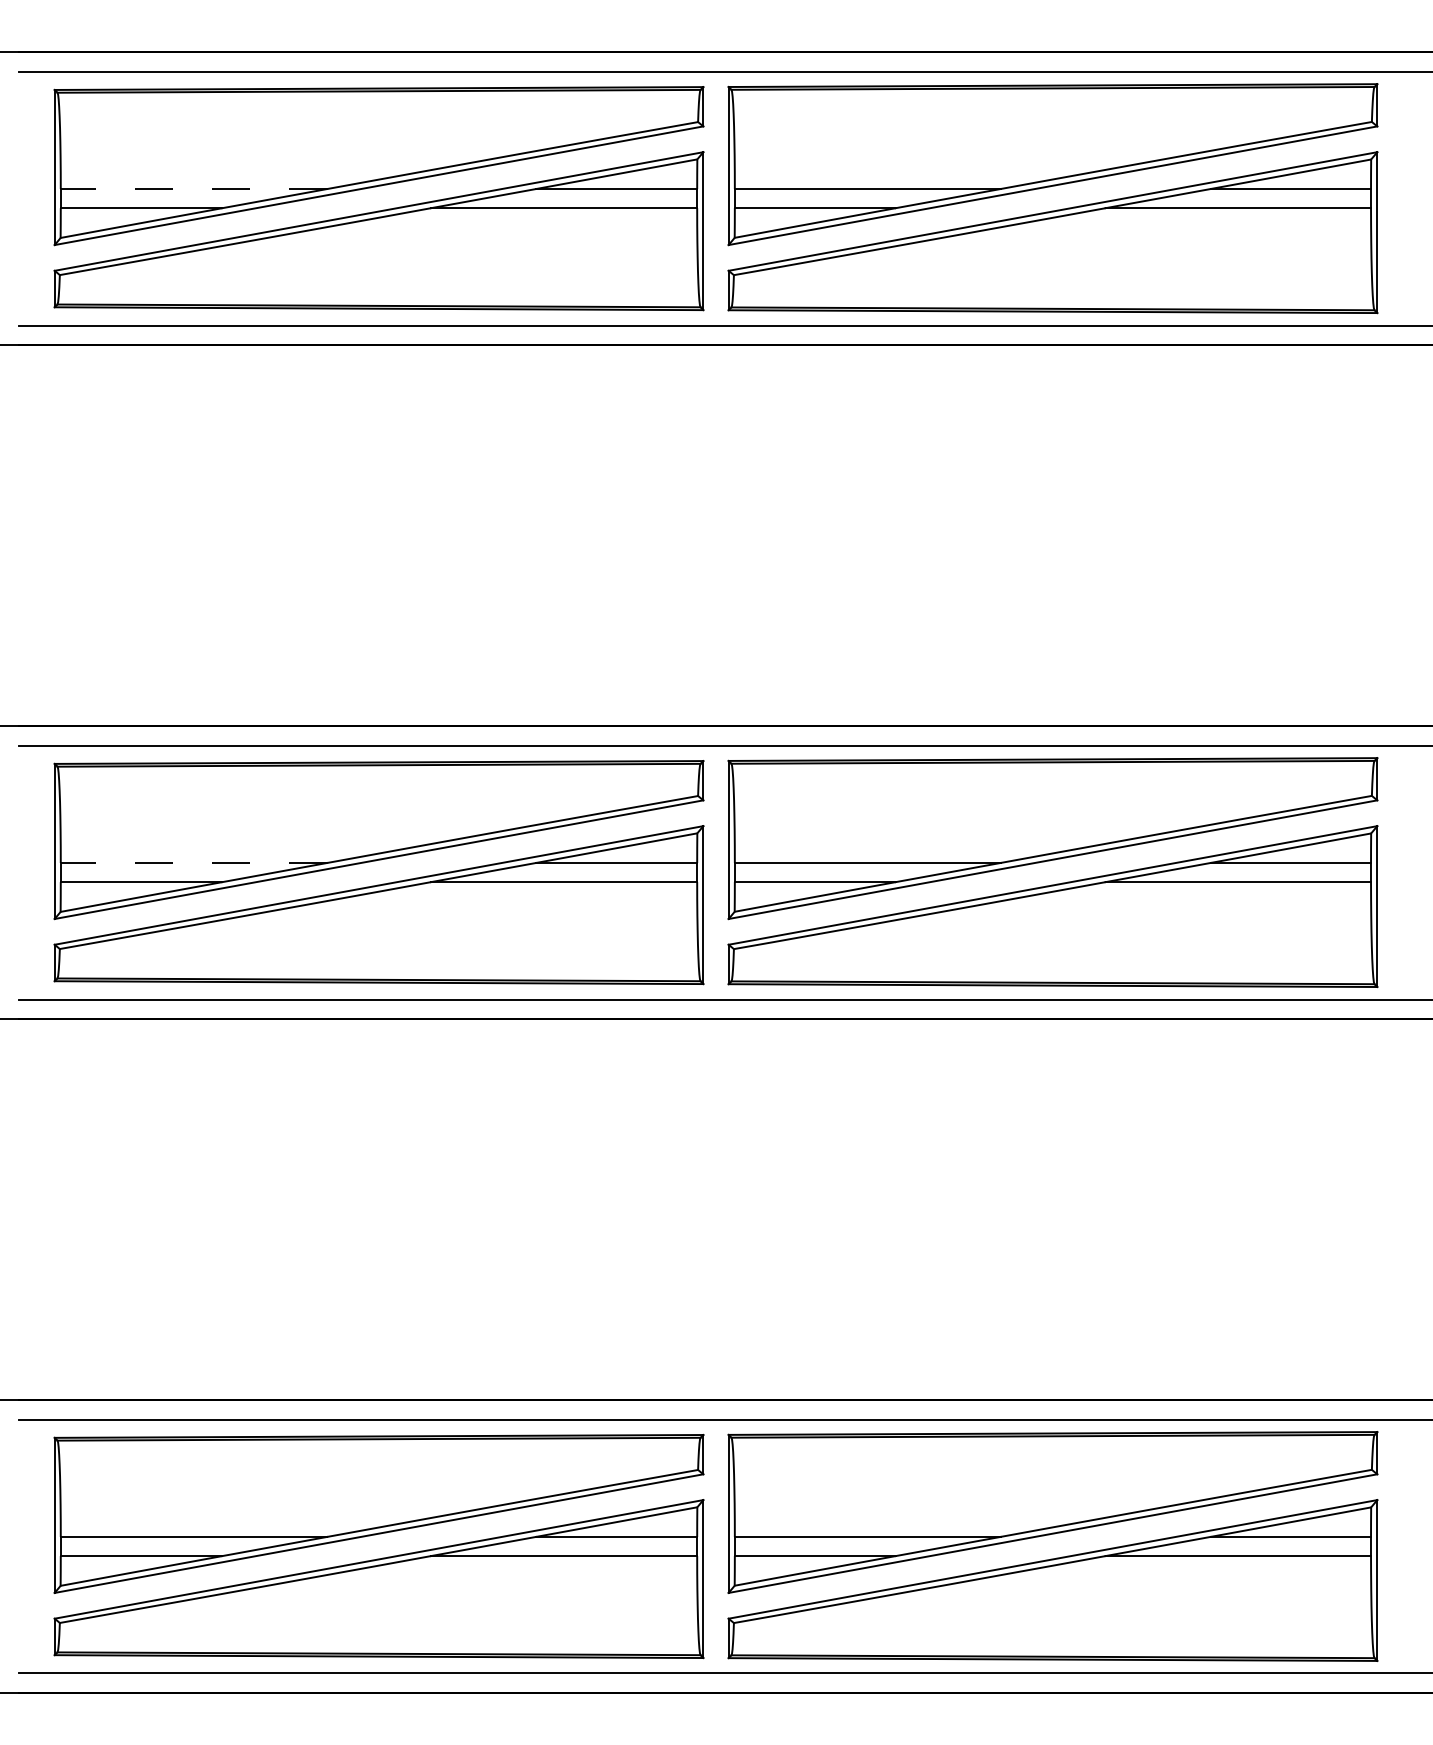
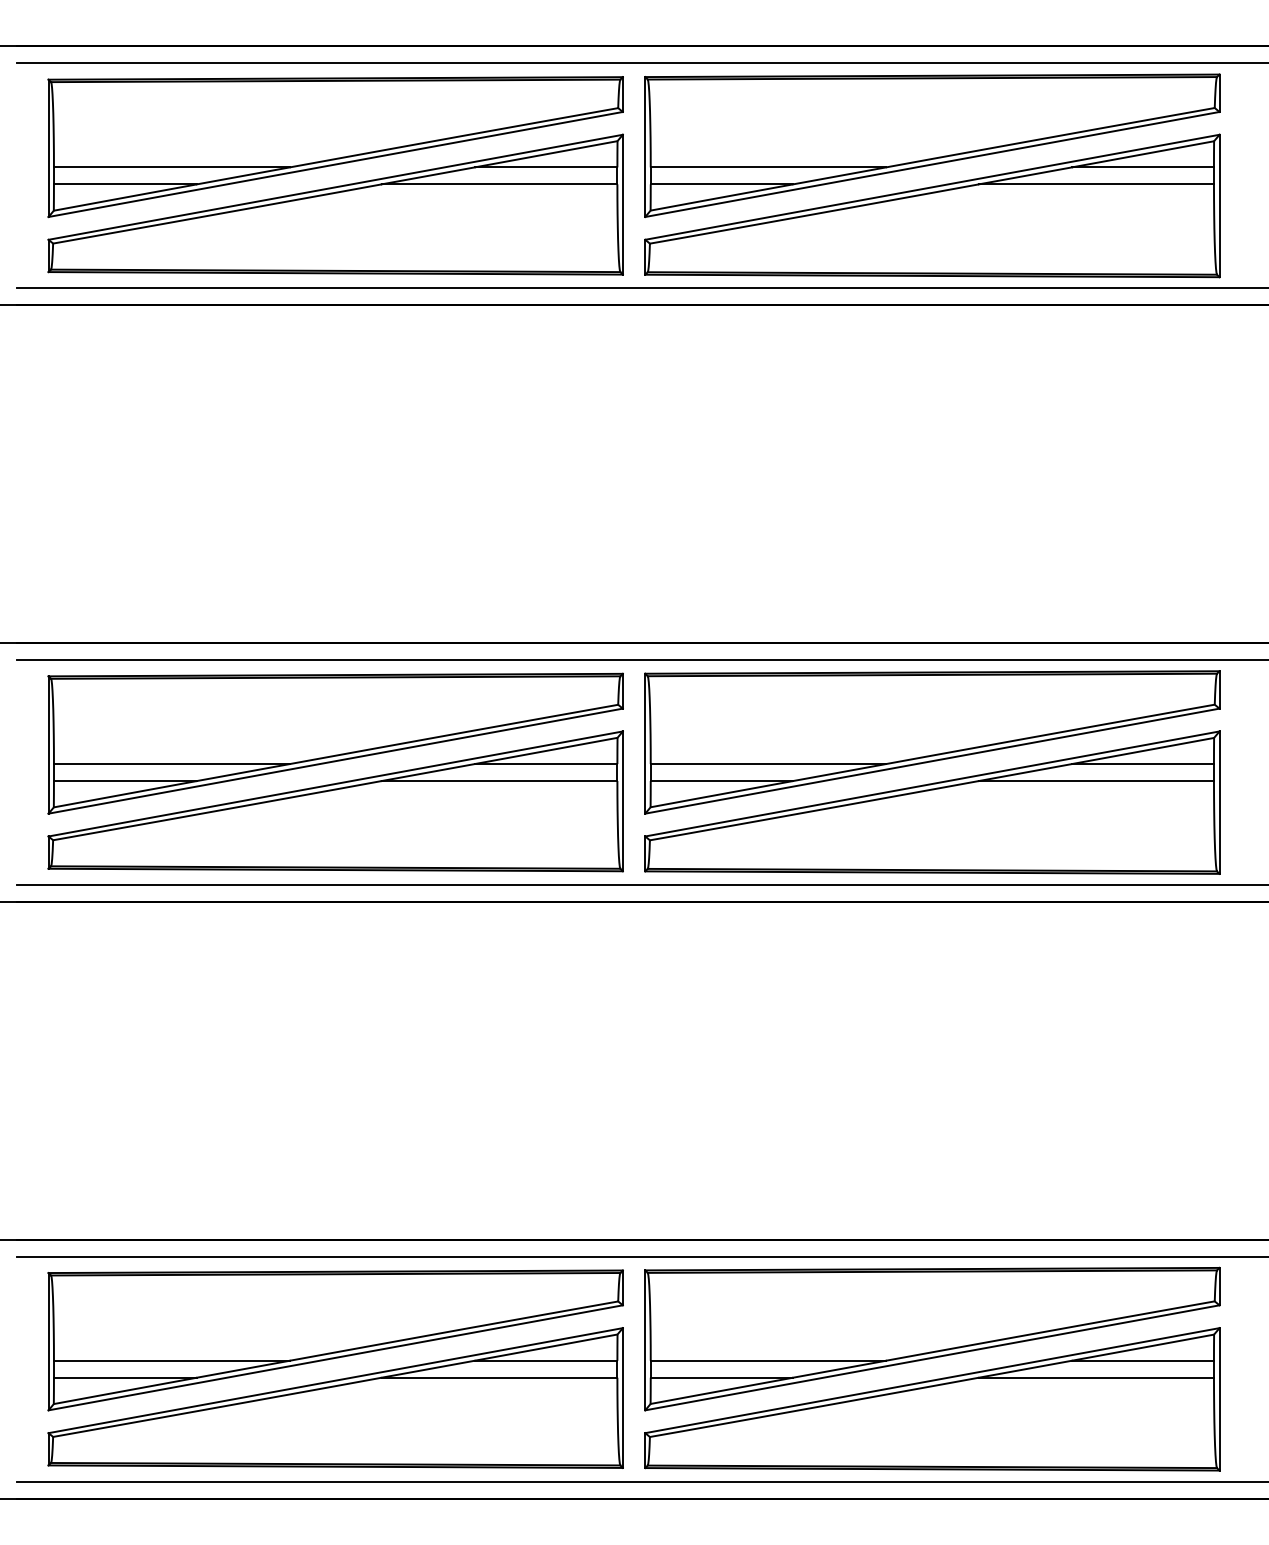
line: (193, 189) -> (171, 167), dashed -> solid
line: (193, 863) -> (171, 764), dashed -> solid

